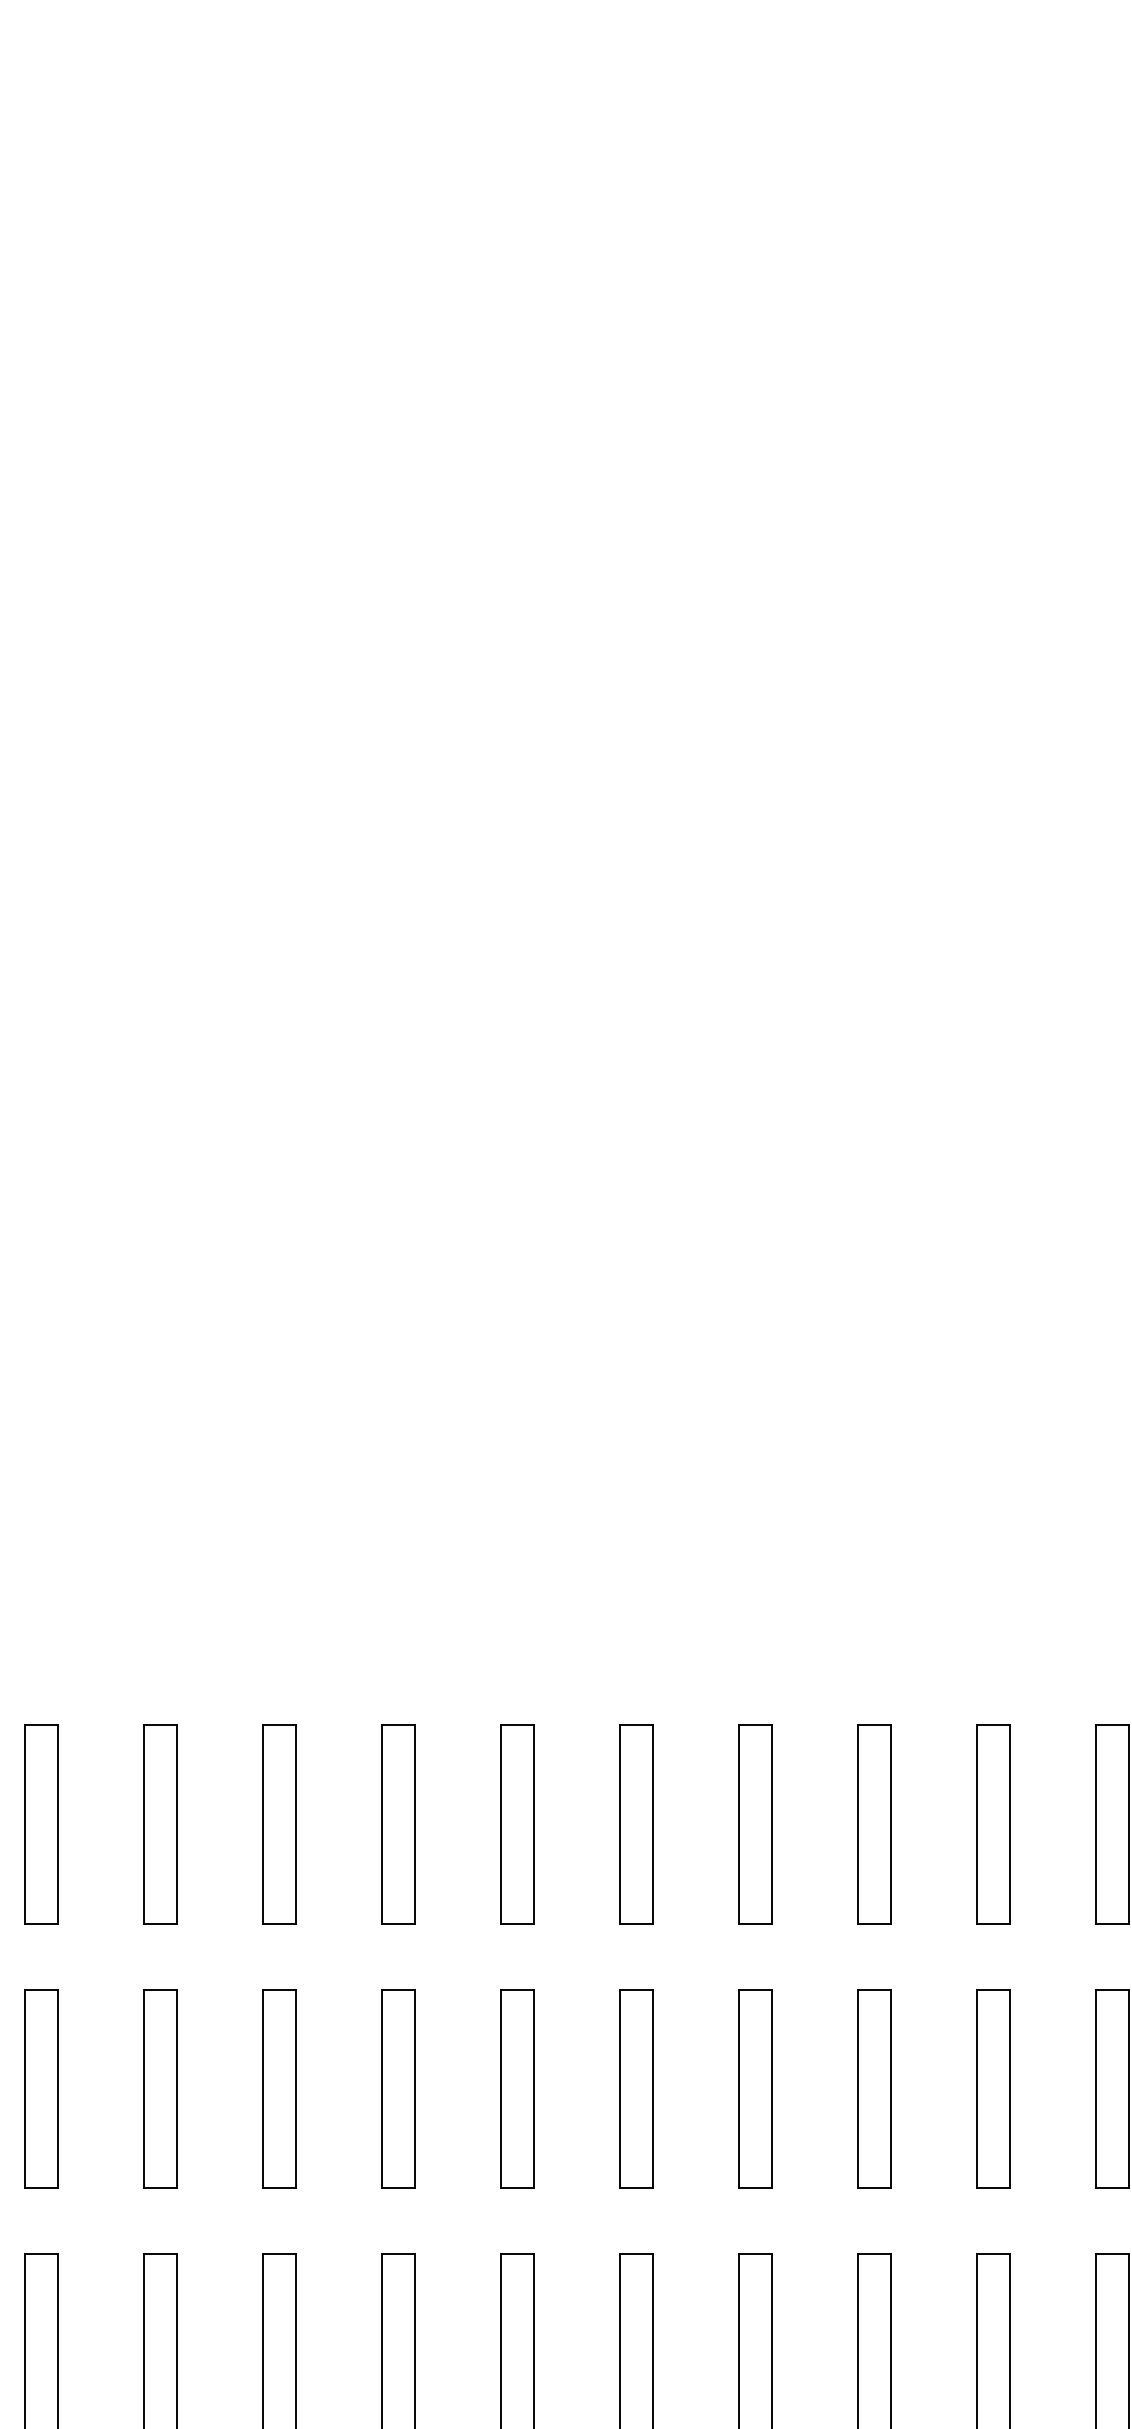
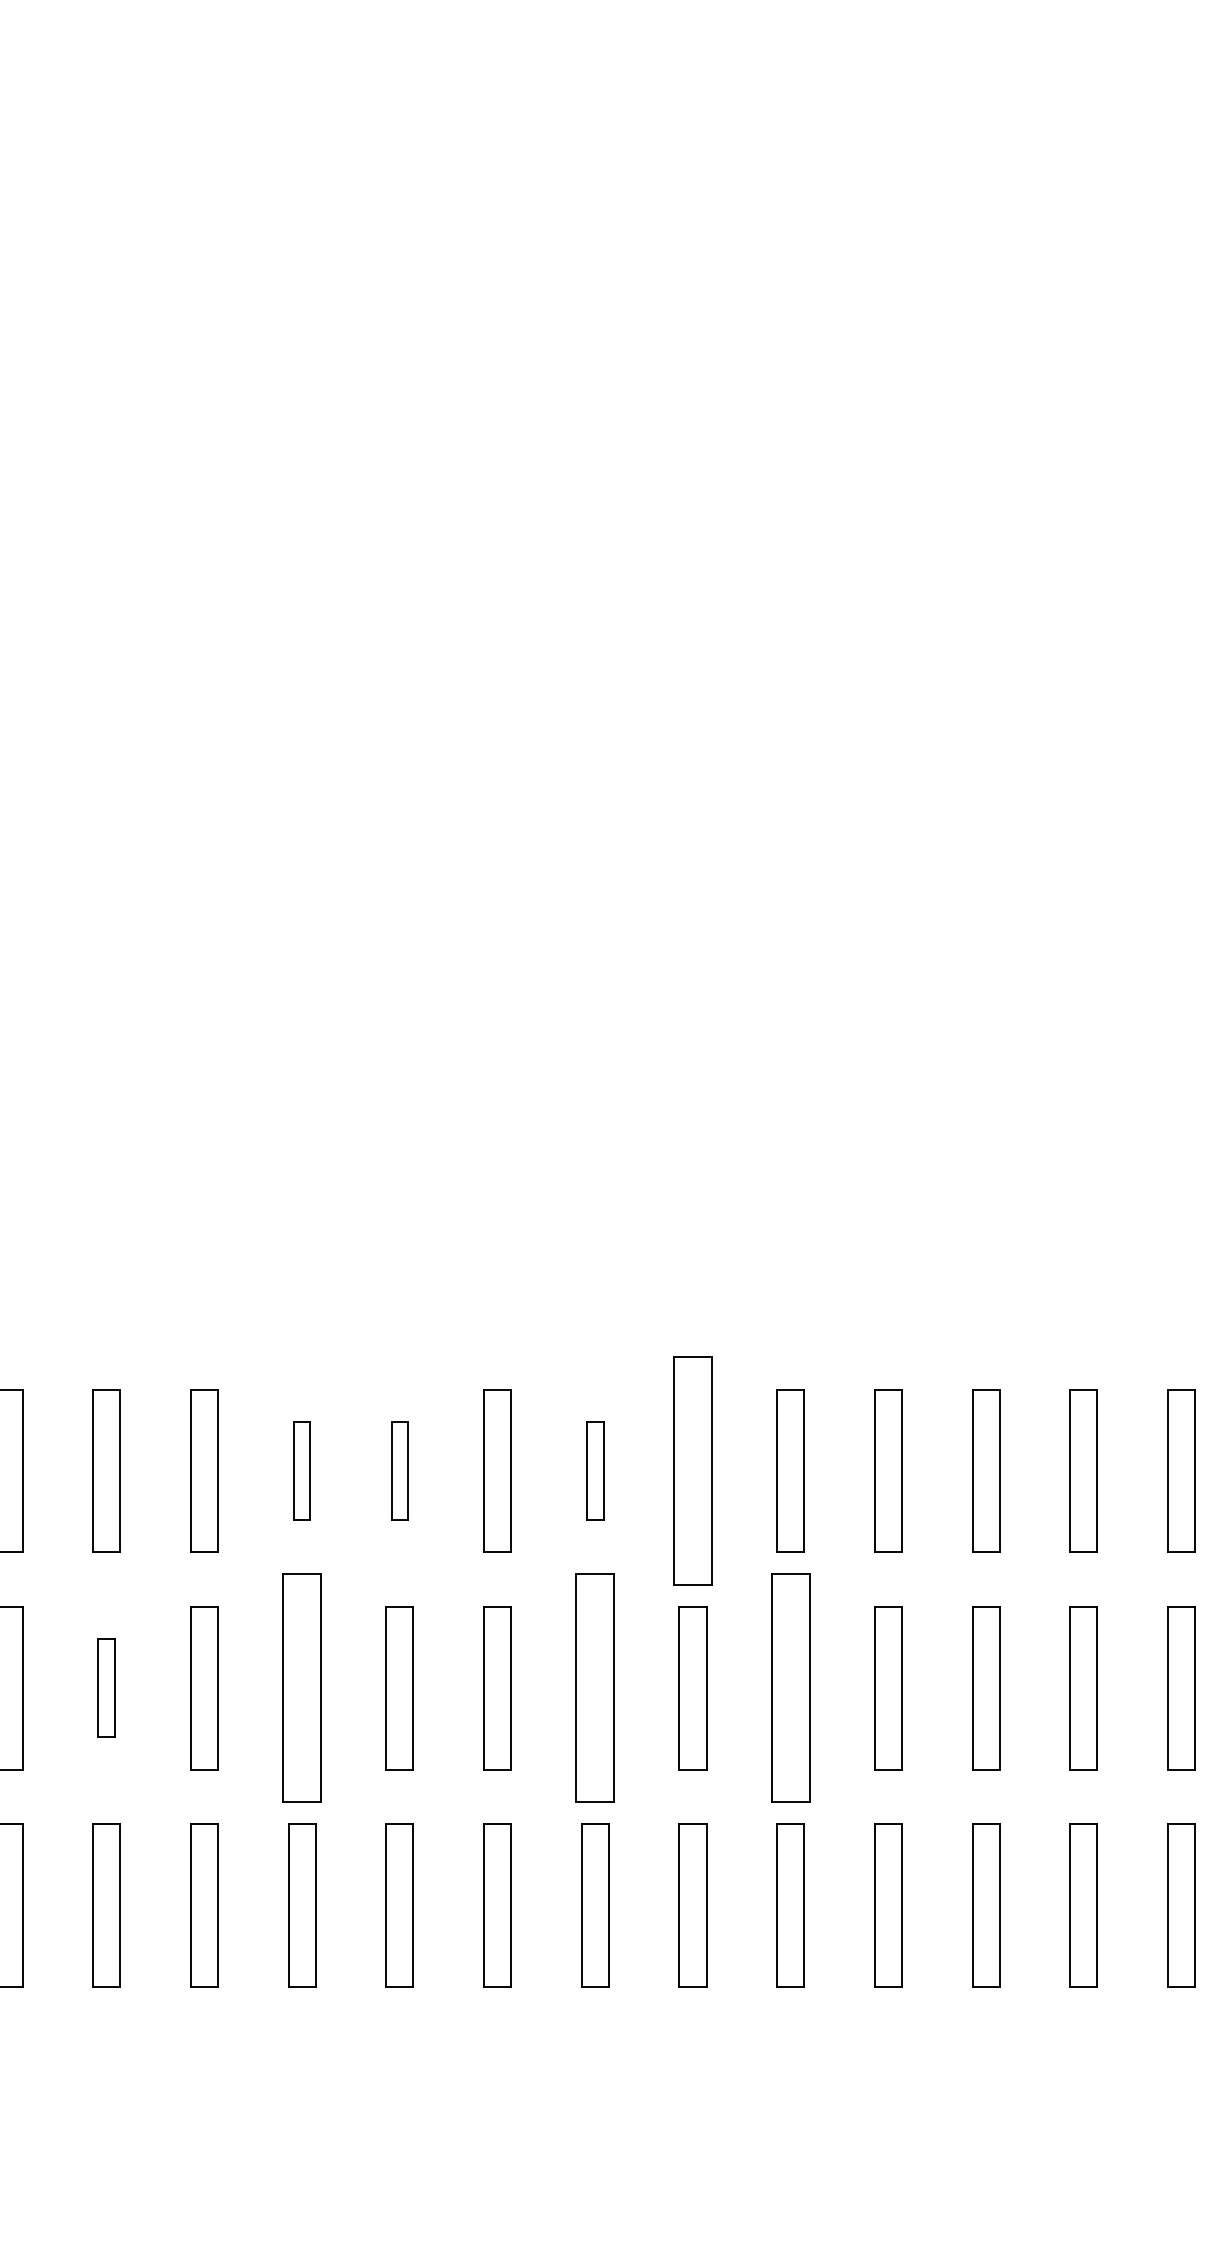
part: (279, 1823) -> (302, 1470), size x0.6
part: (397, 1823) -> (399, 1470), size x0.6
part: (636, 1823) -> (595, 1470), size x0.6
part: (754, 1823) -> (692, 1470), size x1.4
part: (41, 2089) -> (106, 1688), size x0.6
part: (279, 2089) -> (302, 1688), size x1.4
part: (636, 2089) -> (595, 1688), size x1.4
part: (874, 2089) -> (790, 1688), size x1.4

